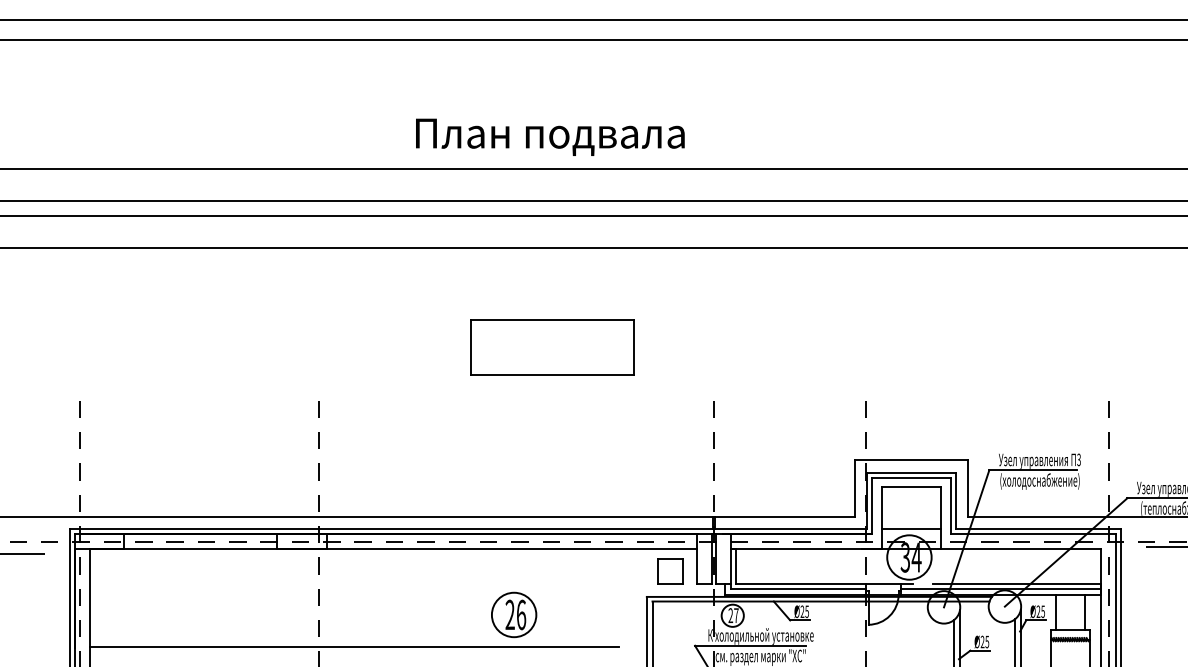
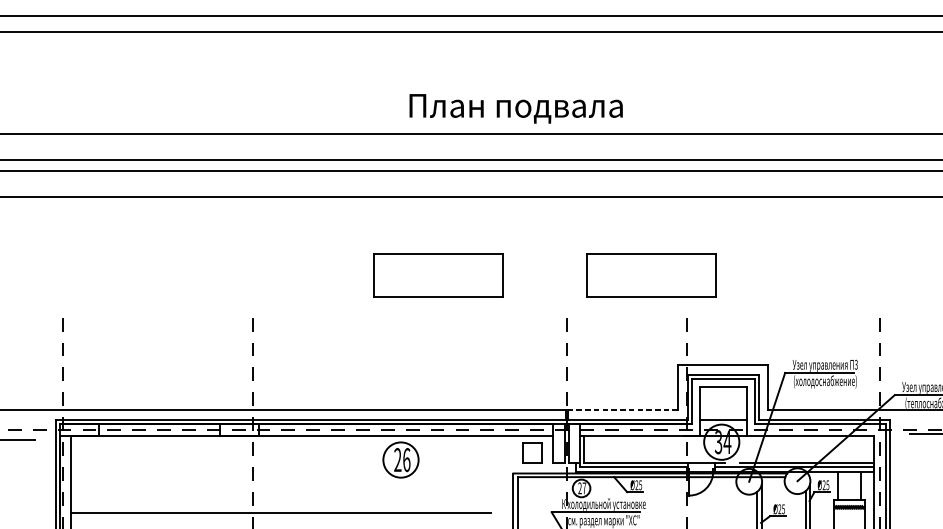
text: (550, 136) -> (516, 108), moved
part: (821, 347) -> (651, 275), added
line: (784, 517) -> (622, 410), solid -> dashed
part: (514, 614) -> (401, 459), moved

